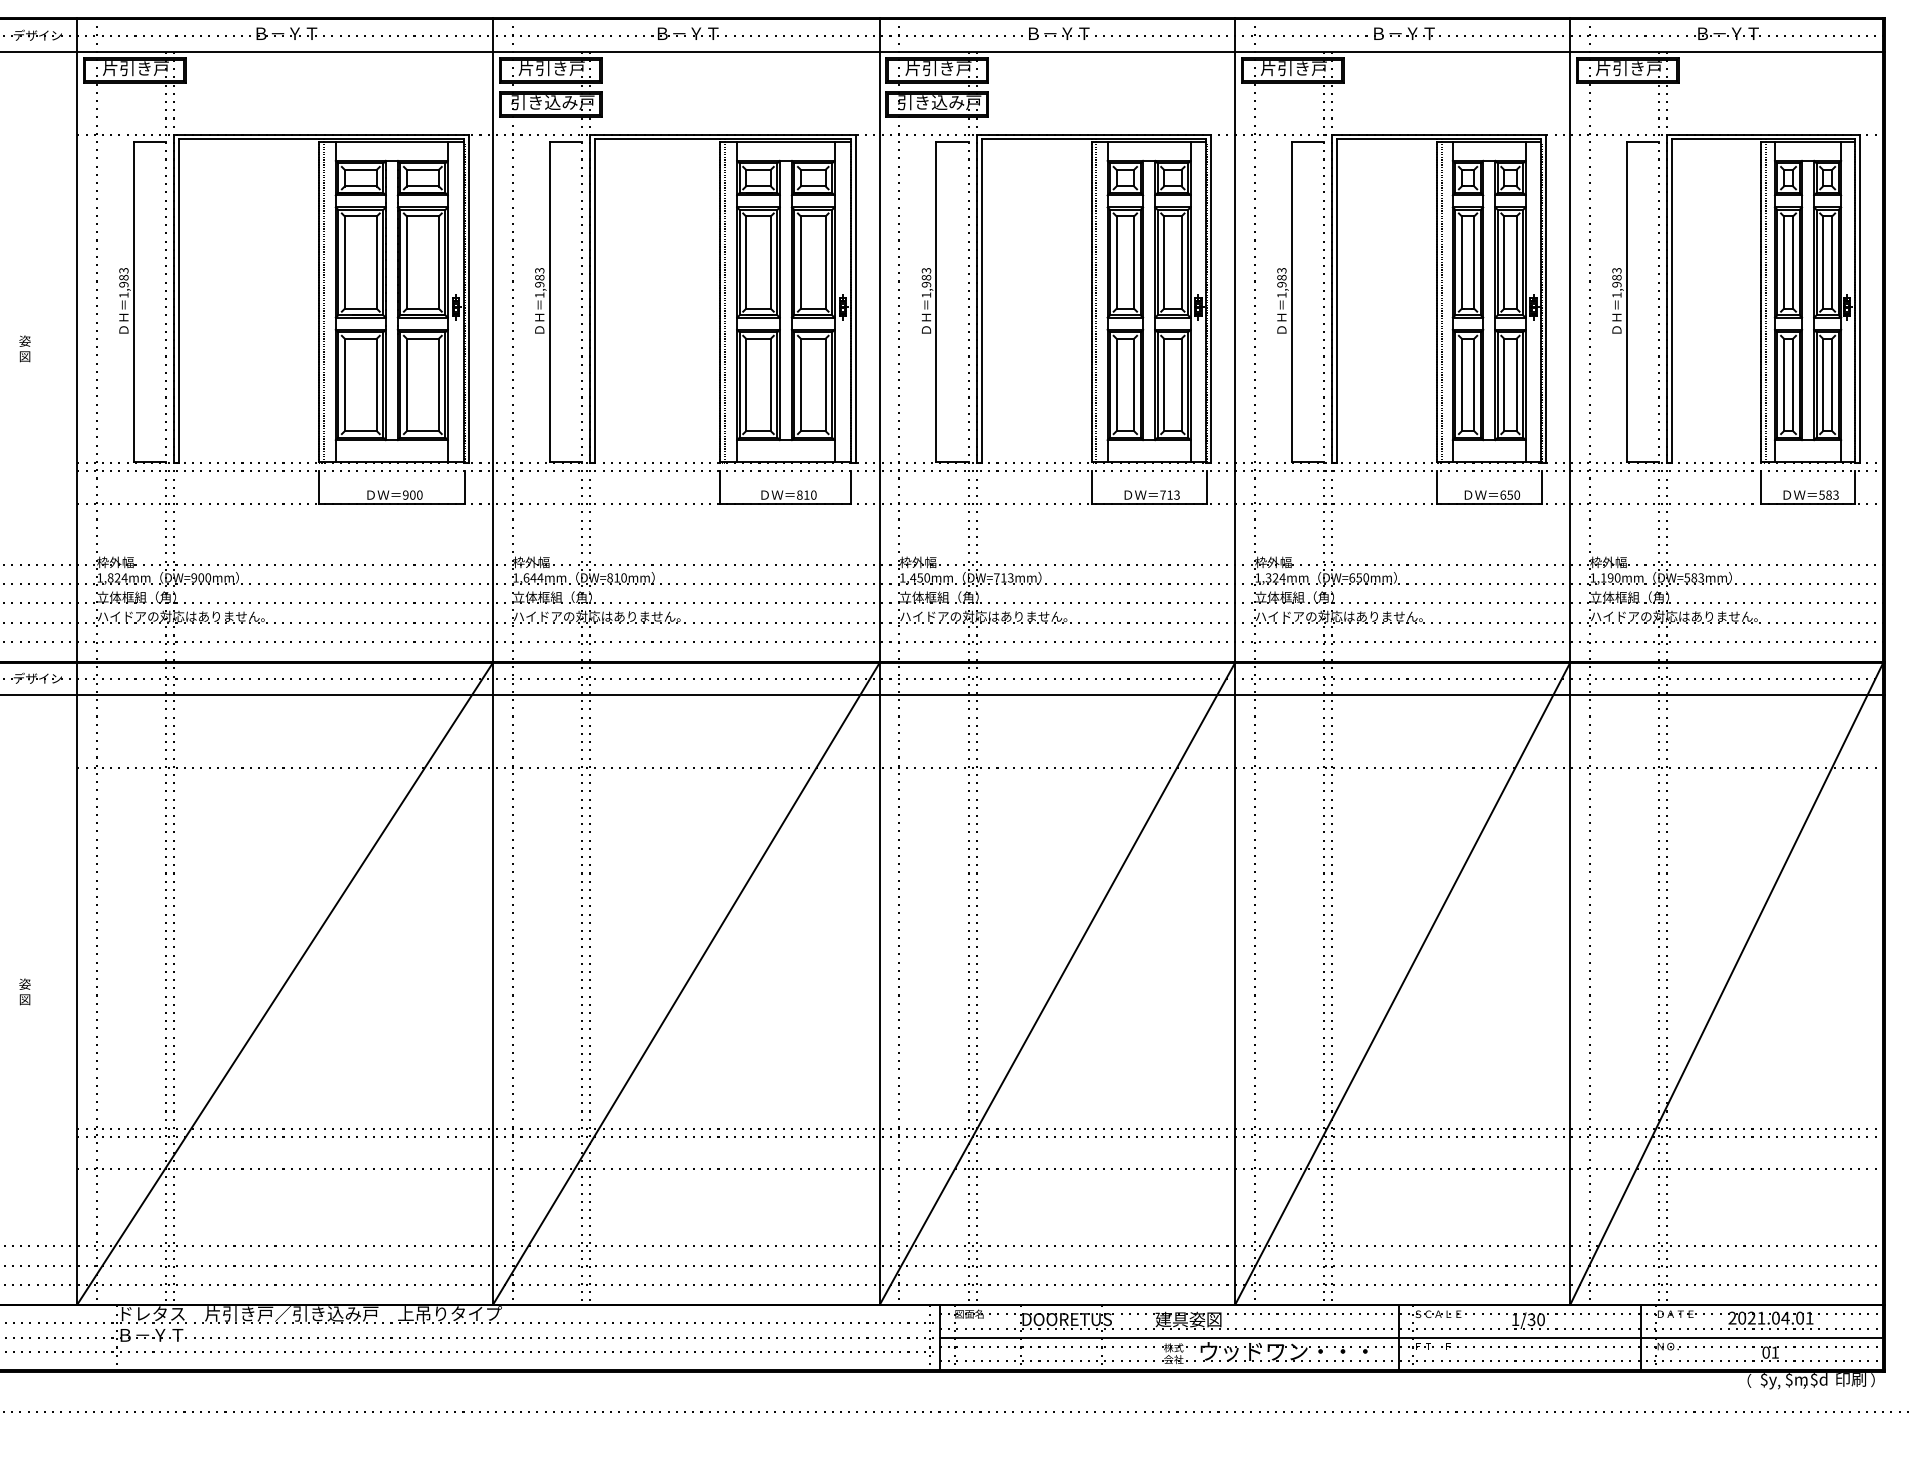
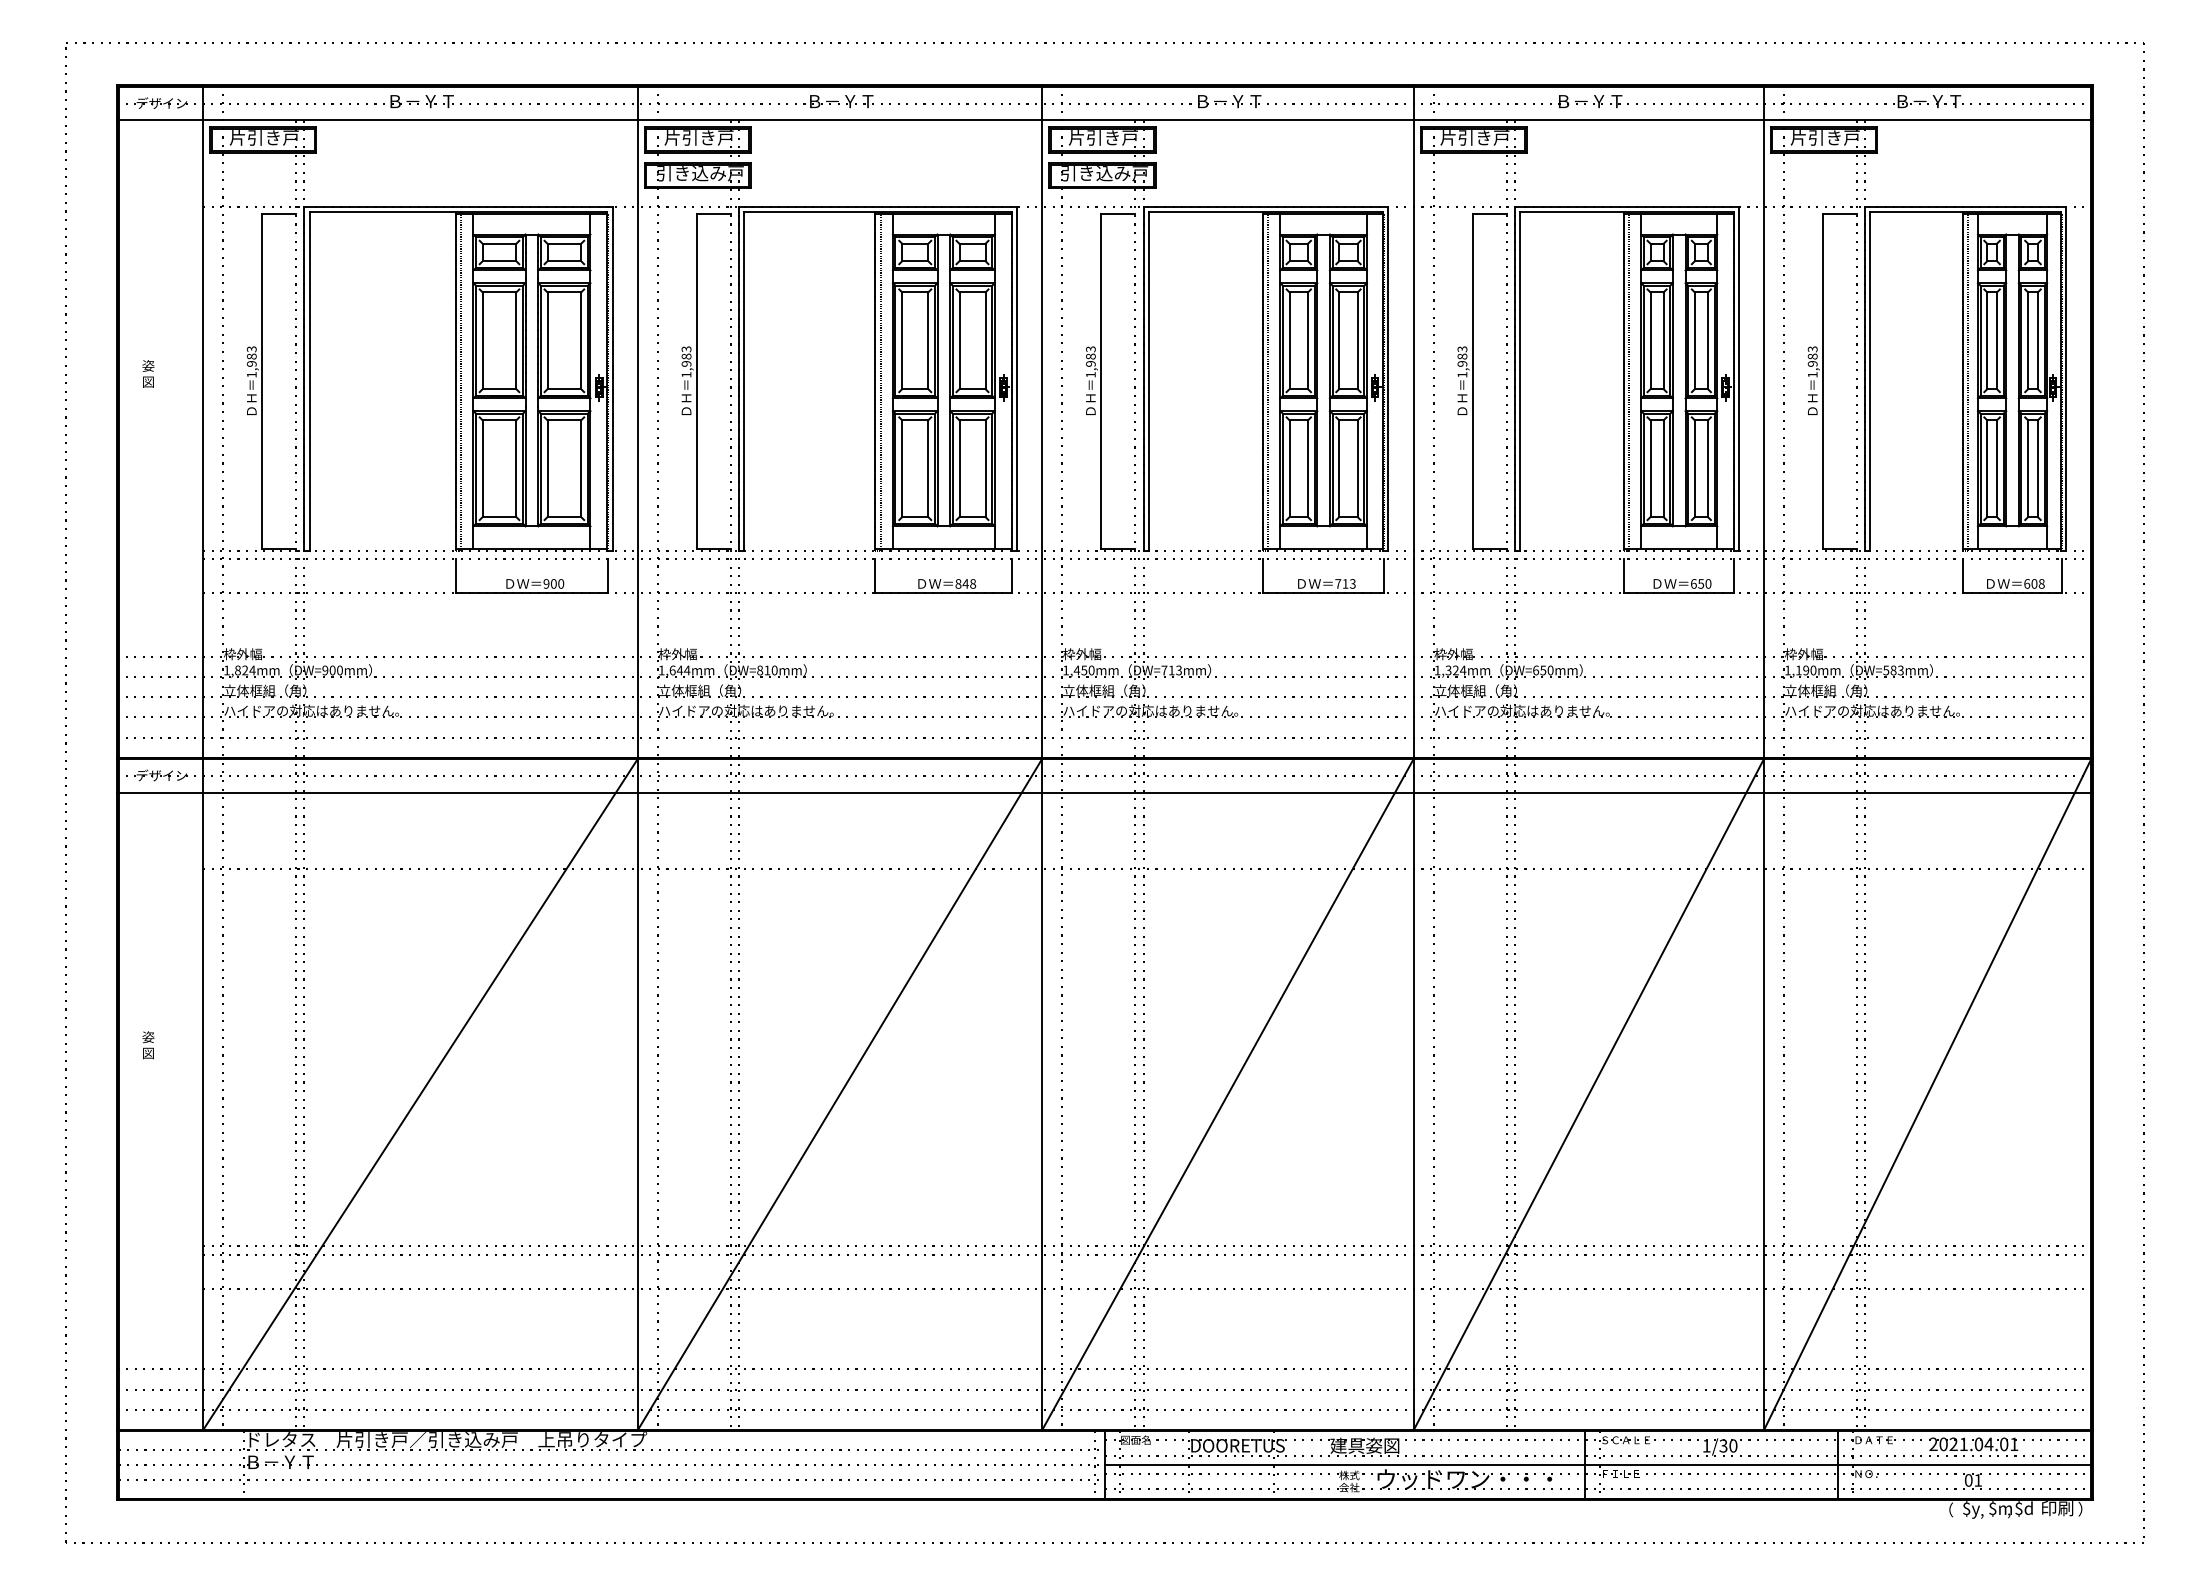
text: (25, 348) -> (148, 373), moved
text: (810, 494) -> (969, 583), 810 -> 848
text: (1829, 494) -> (2034, 583), 583 -> 608
text: (25, 992) -> (148, 1045), moved

